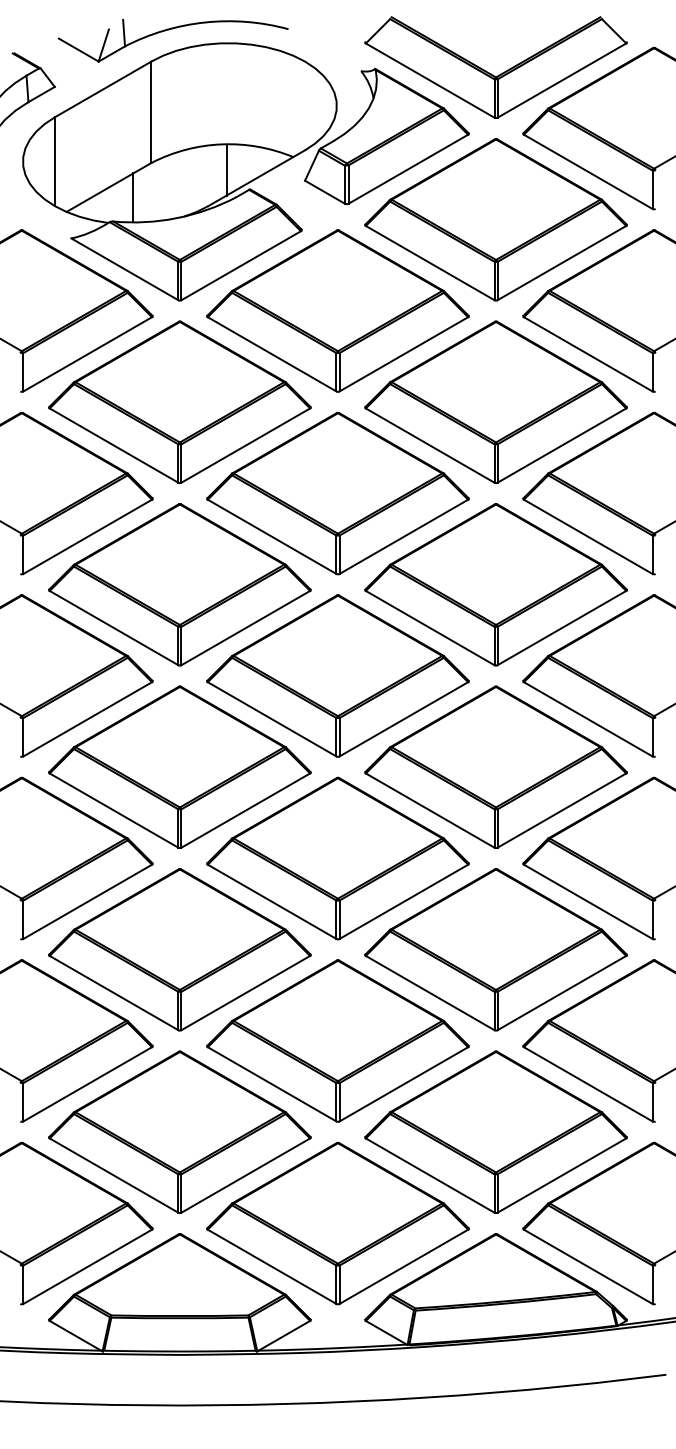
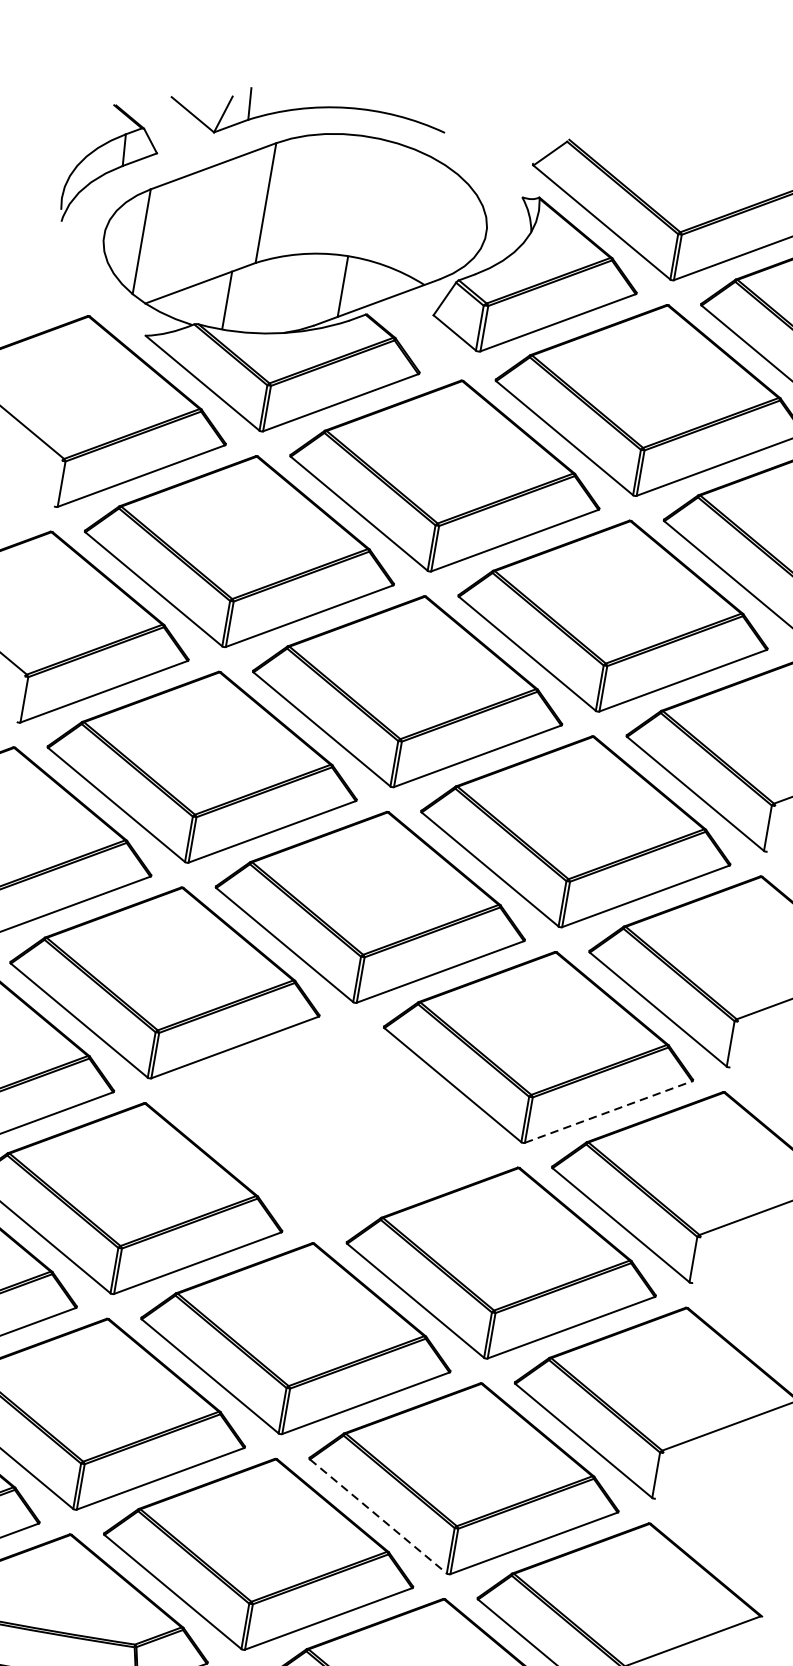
line: (562, 810) -> (609, 1112), solid -> dashed
part: (337, 858) -> (333, 1122), removed
line: (430, 1175) -> (378, 1516), solid -> dashed

